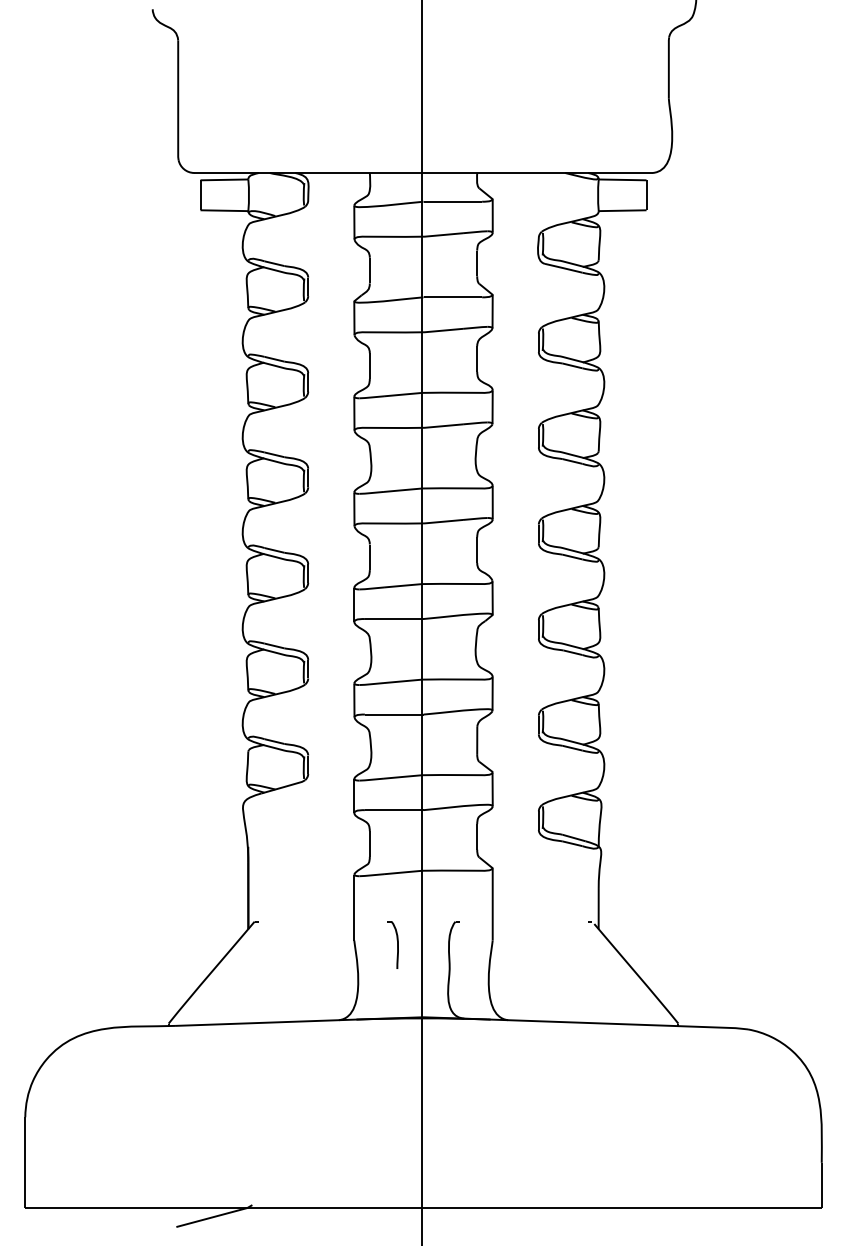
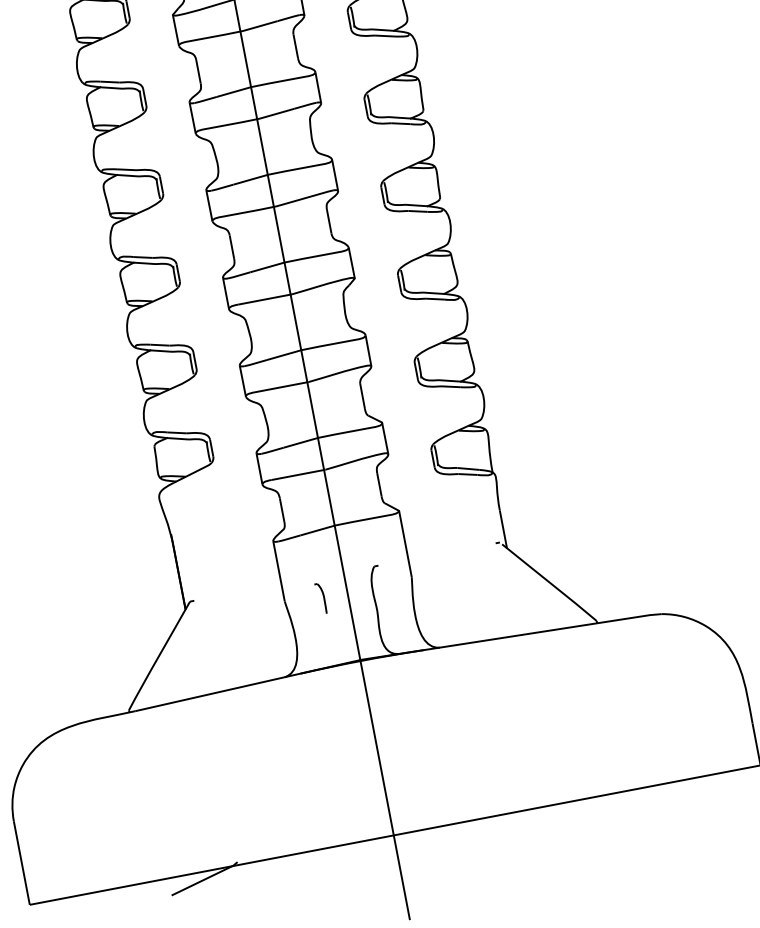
part: (392, 944) -> (320, 598), size x0.7

